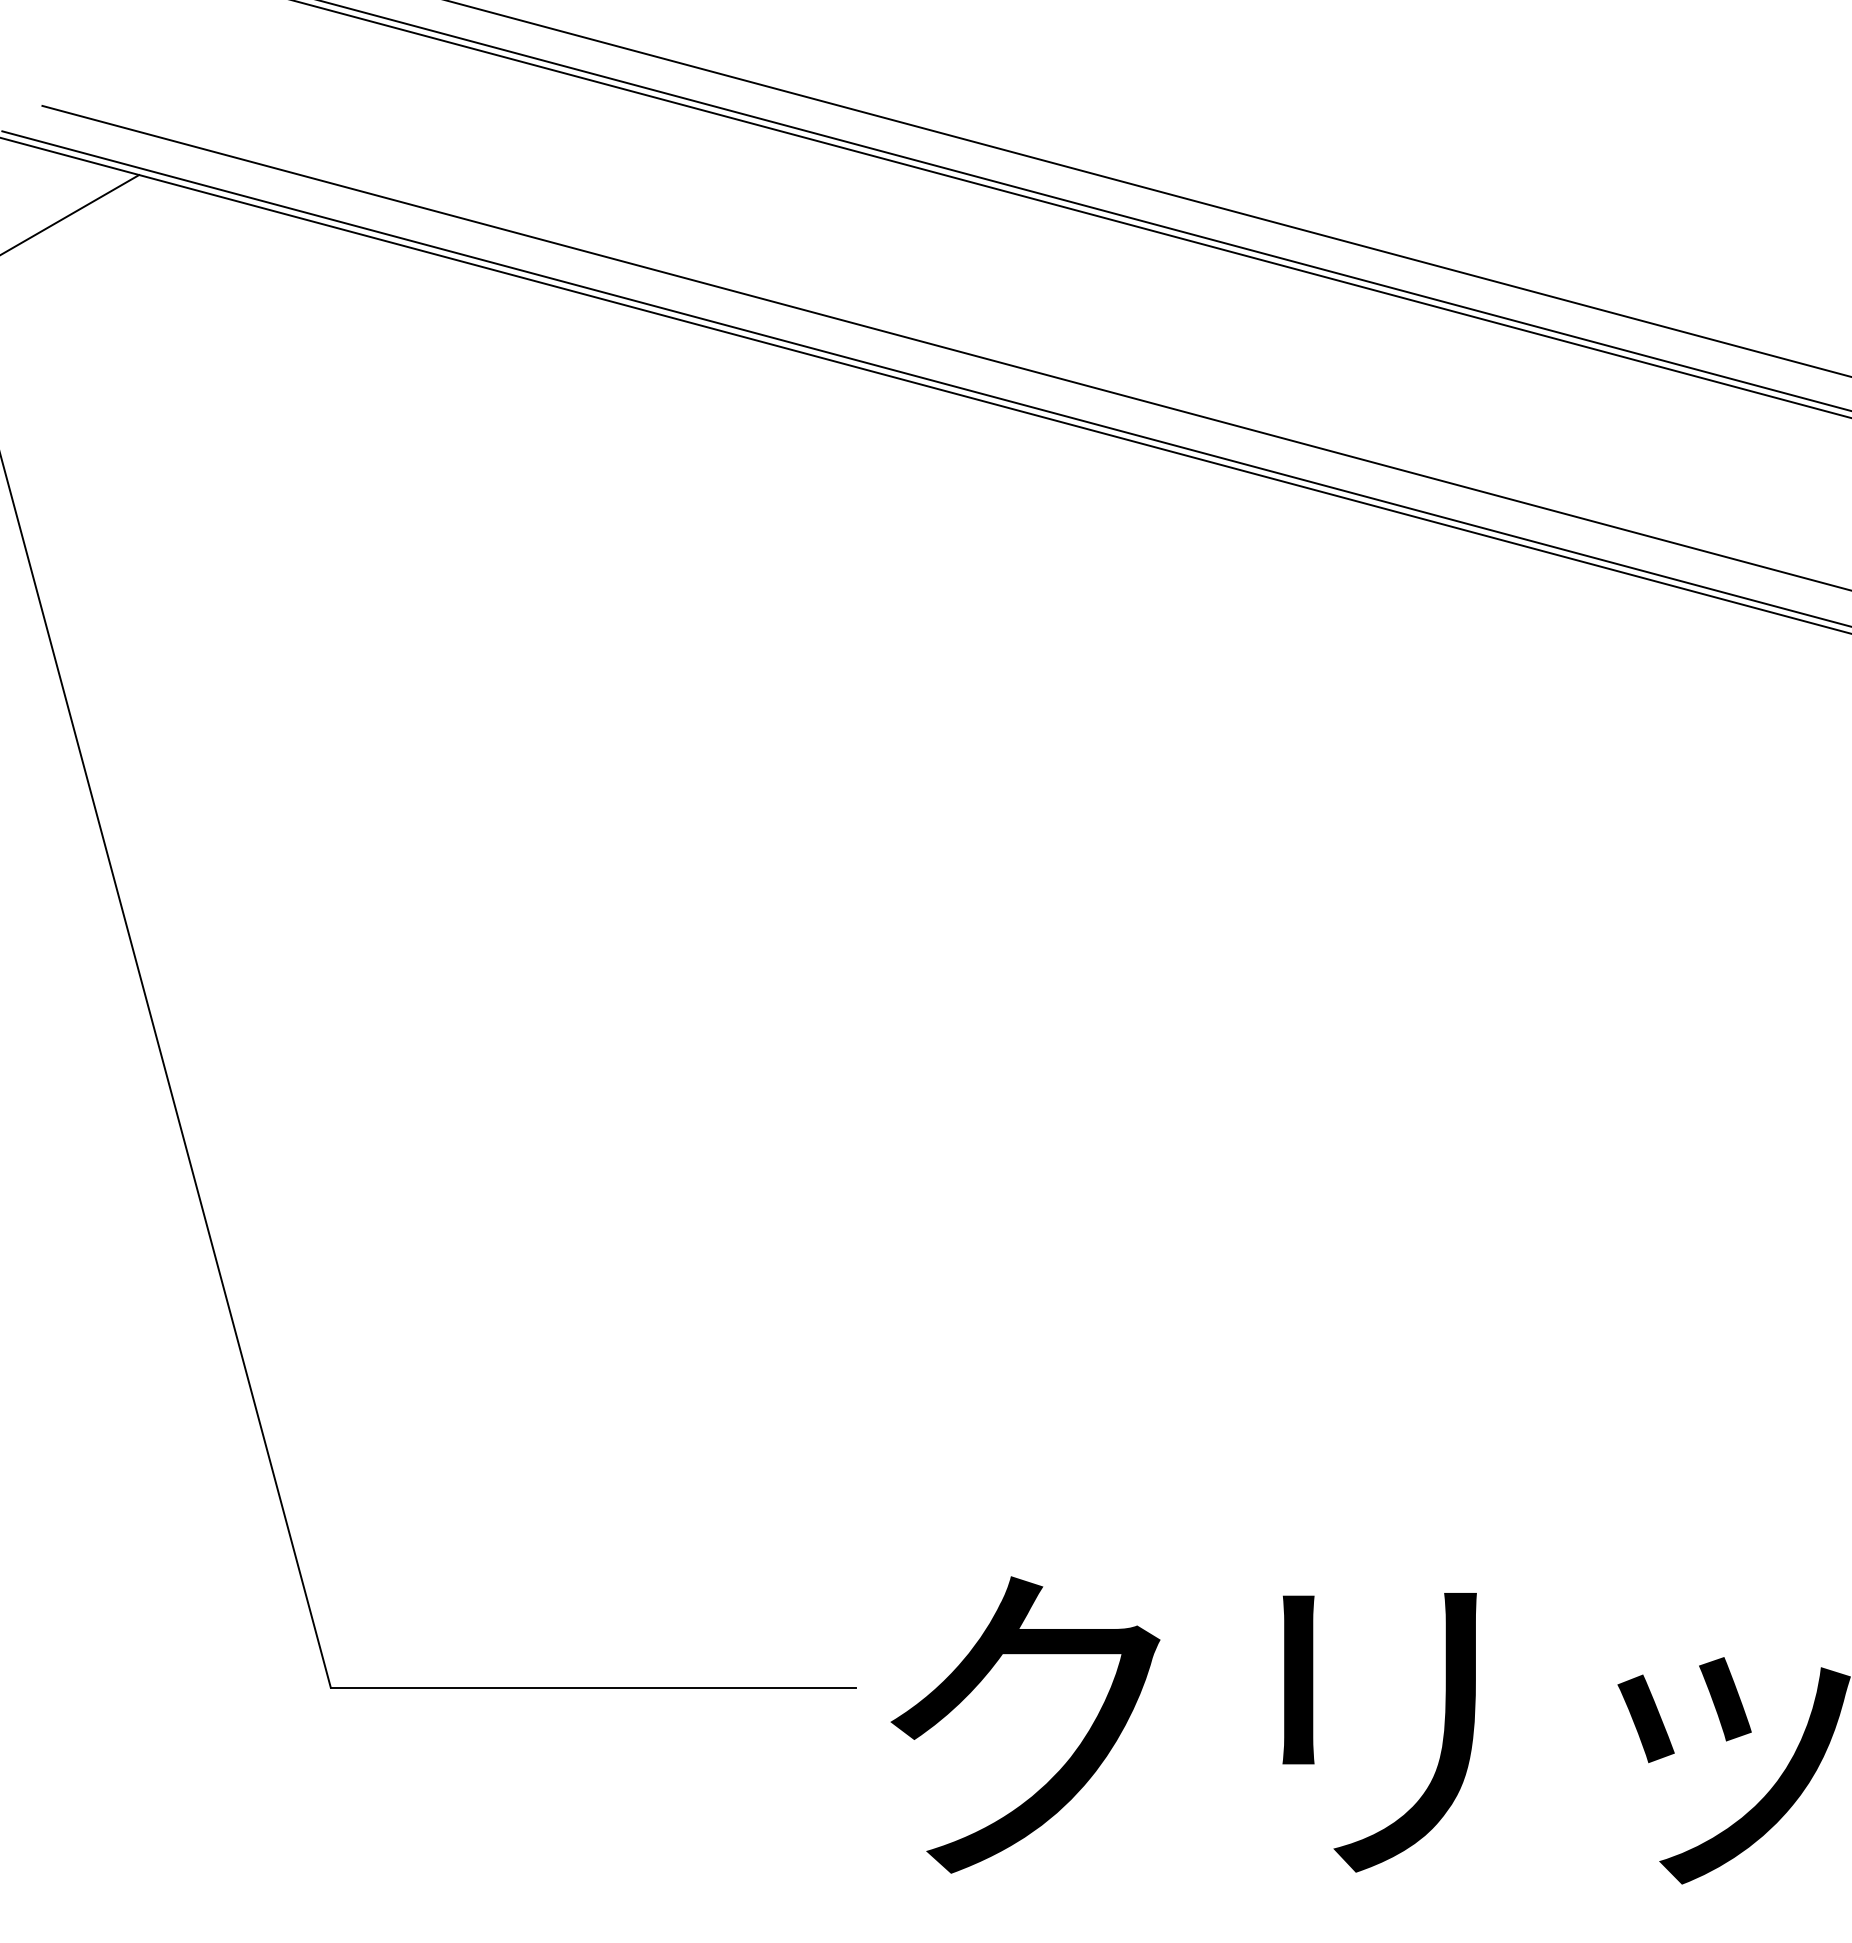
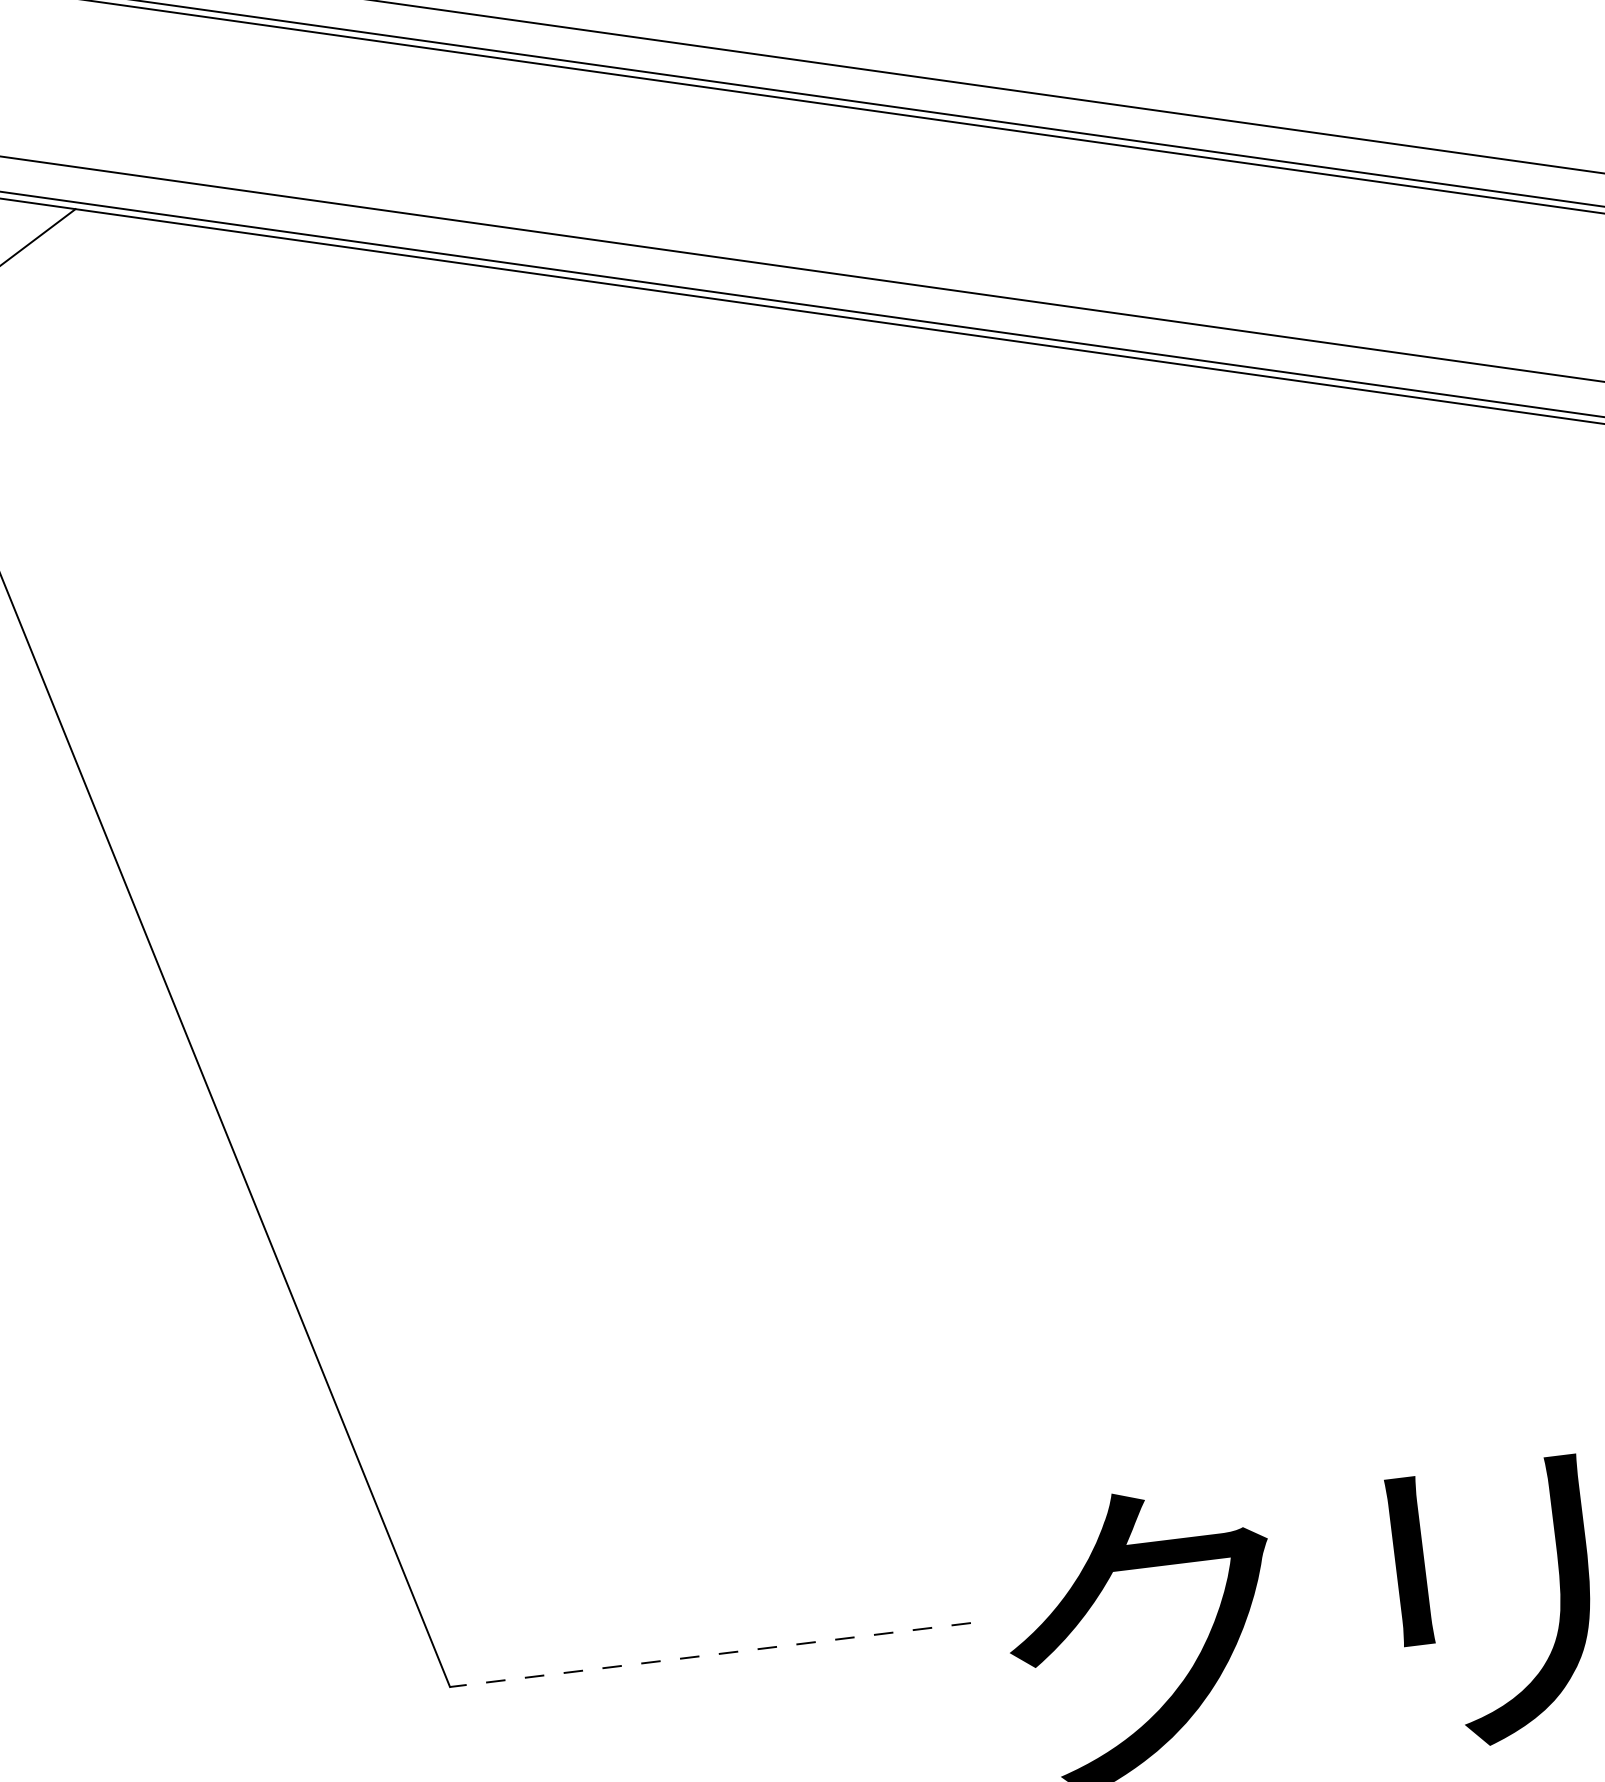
line: (592, 1687) -> (709, 1655), solid -> dashed

